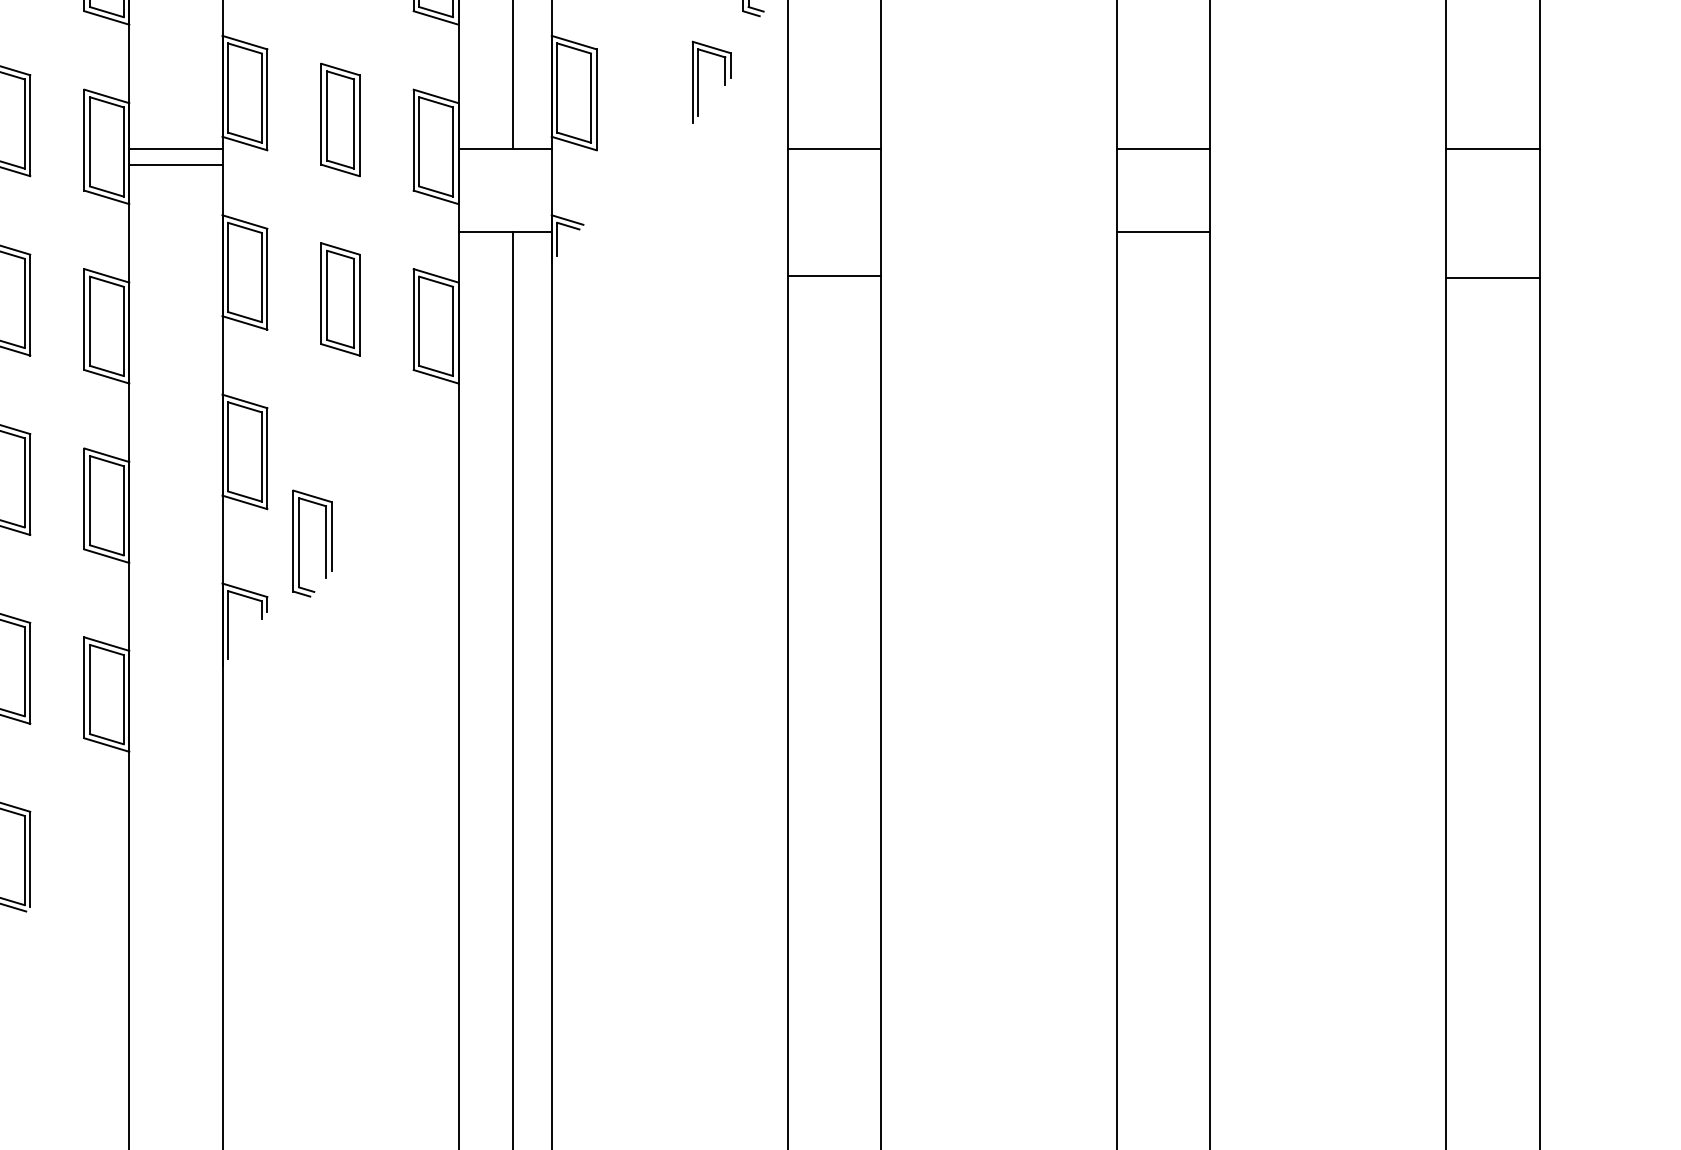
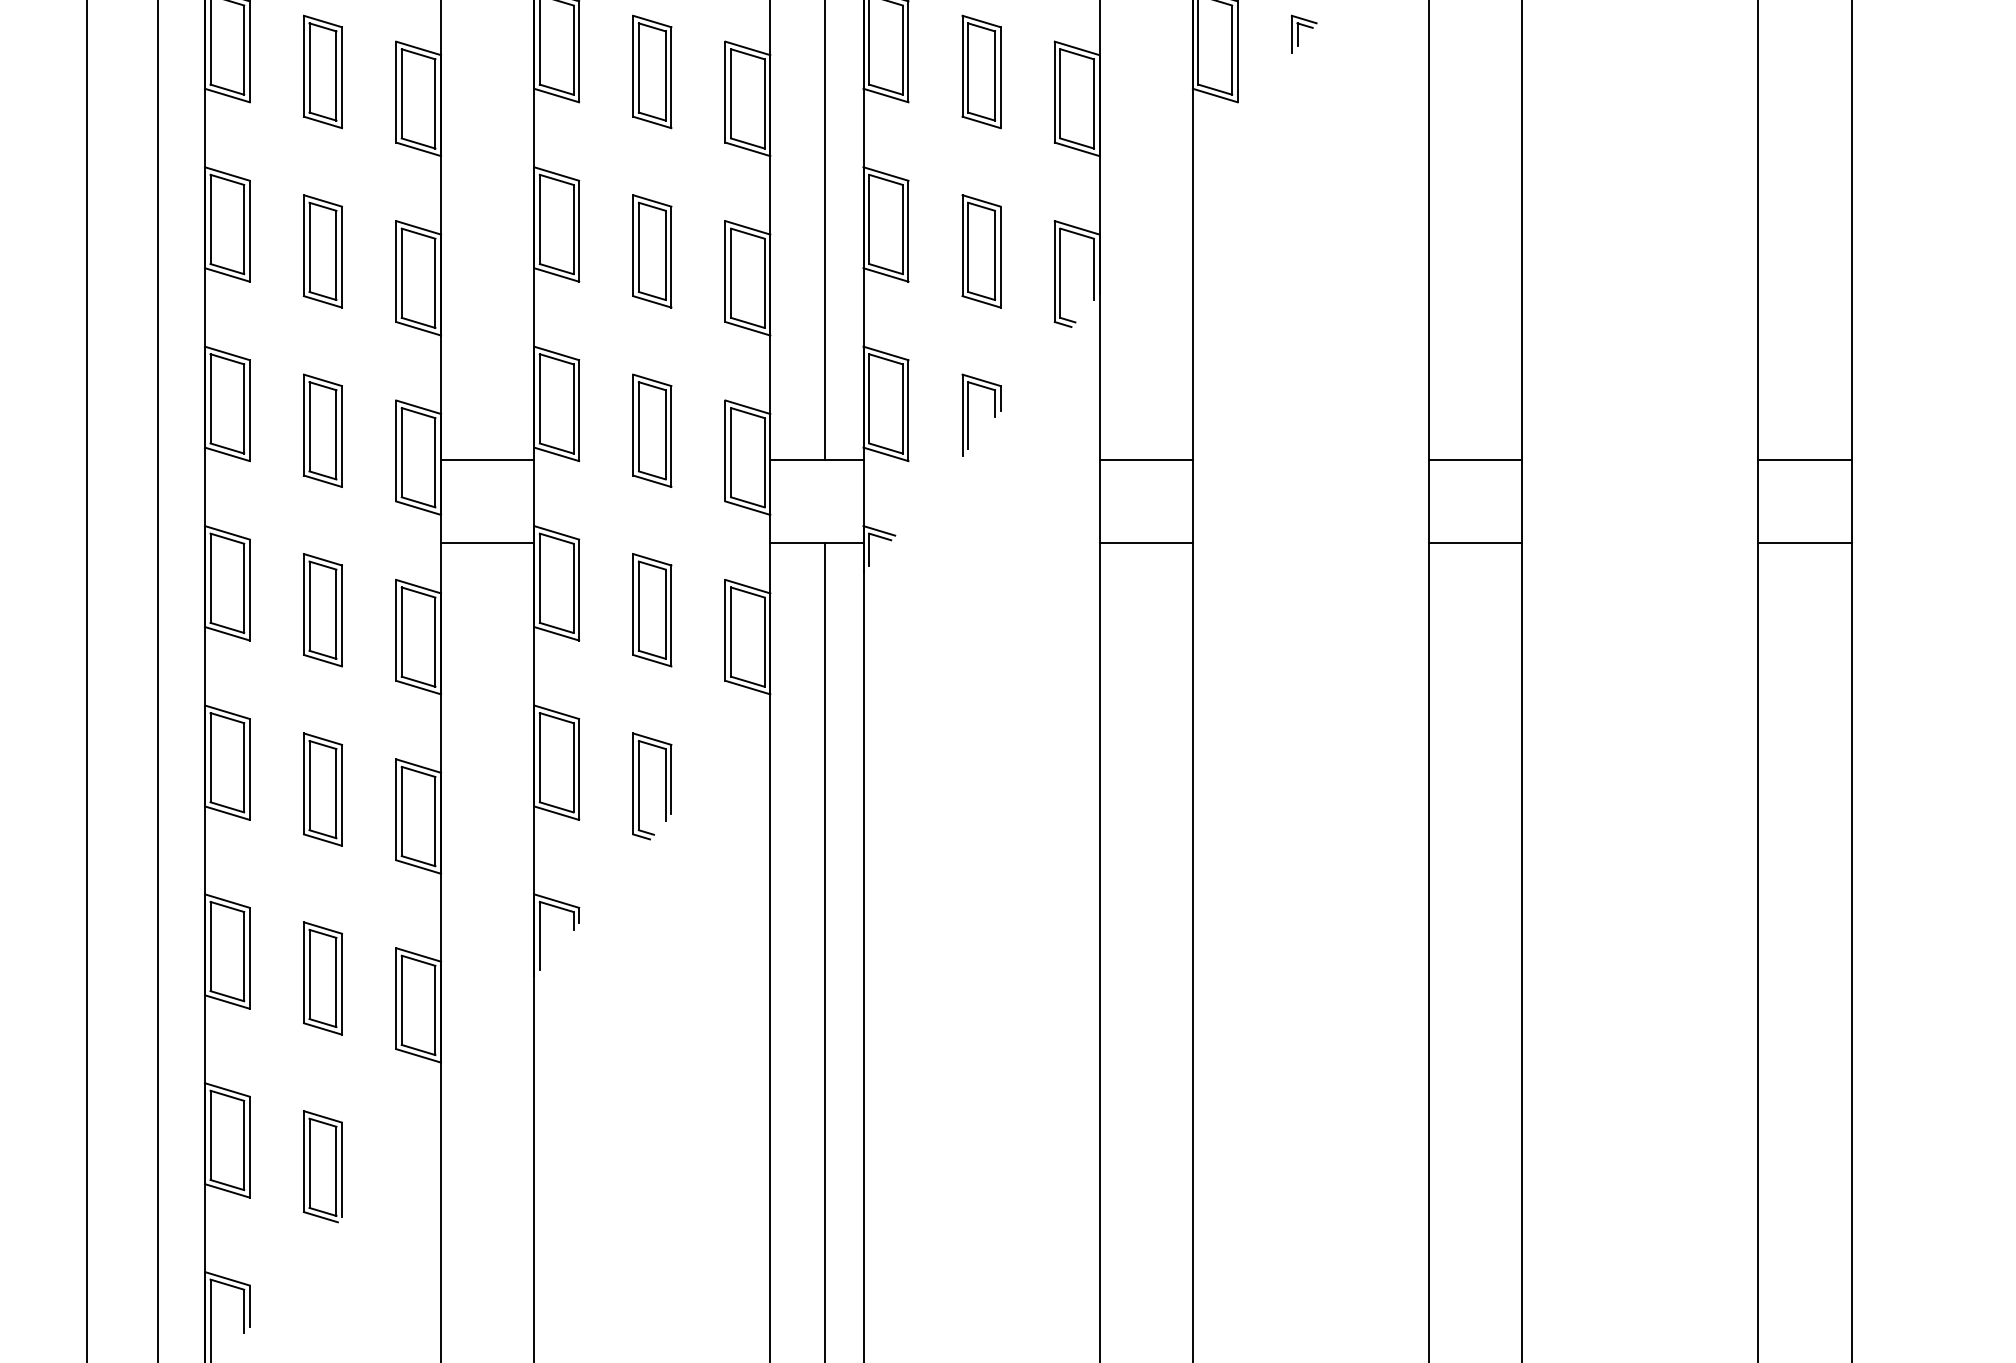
part: (698, 81) -> (968, 414), moved
line: (175, 164) -> (487, 542), moved
line: (833, 275) -> (1145, 542), moved
line: (1492, 277) -> (1804, 542), moved
part: (299, 543) -> (639, 786), moved

